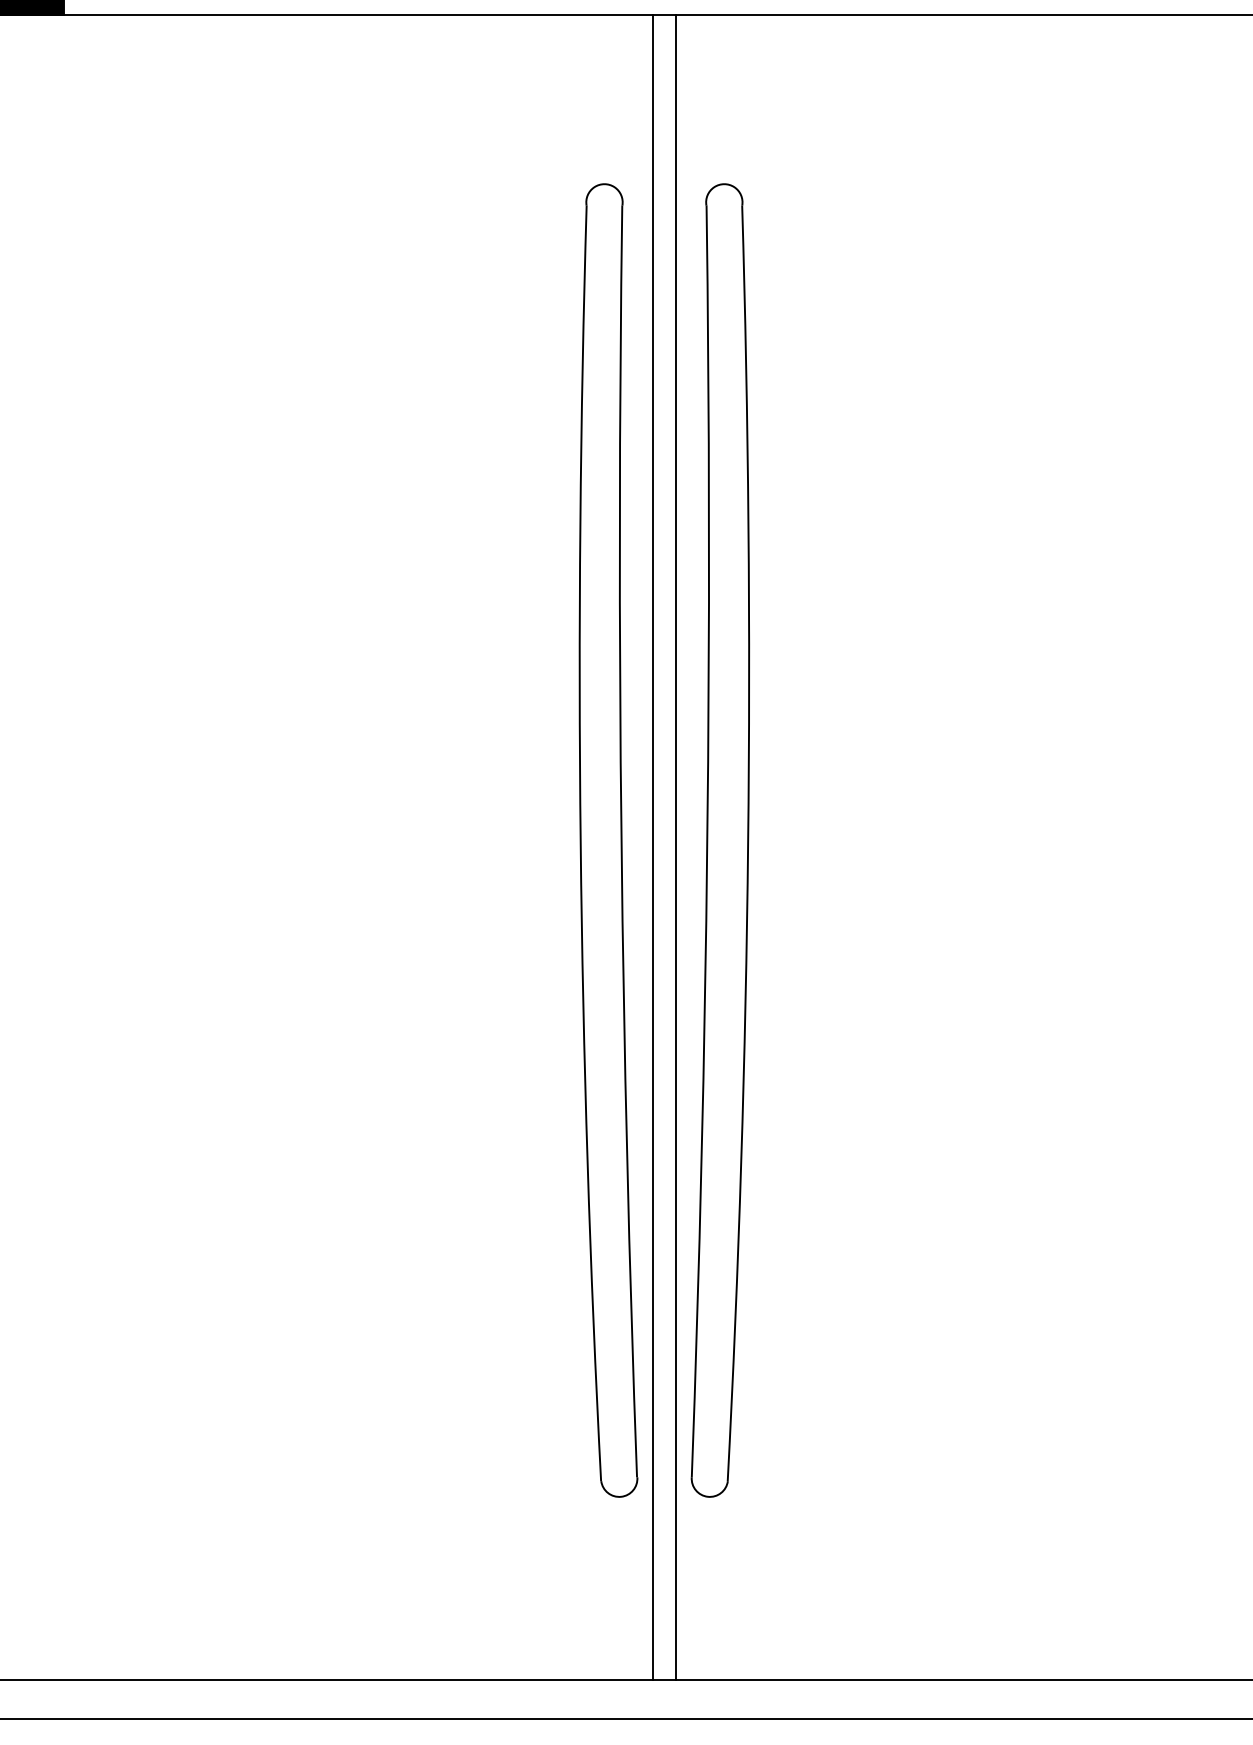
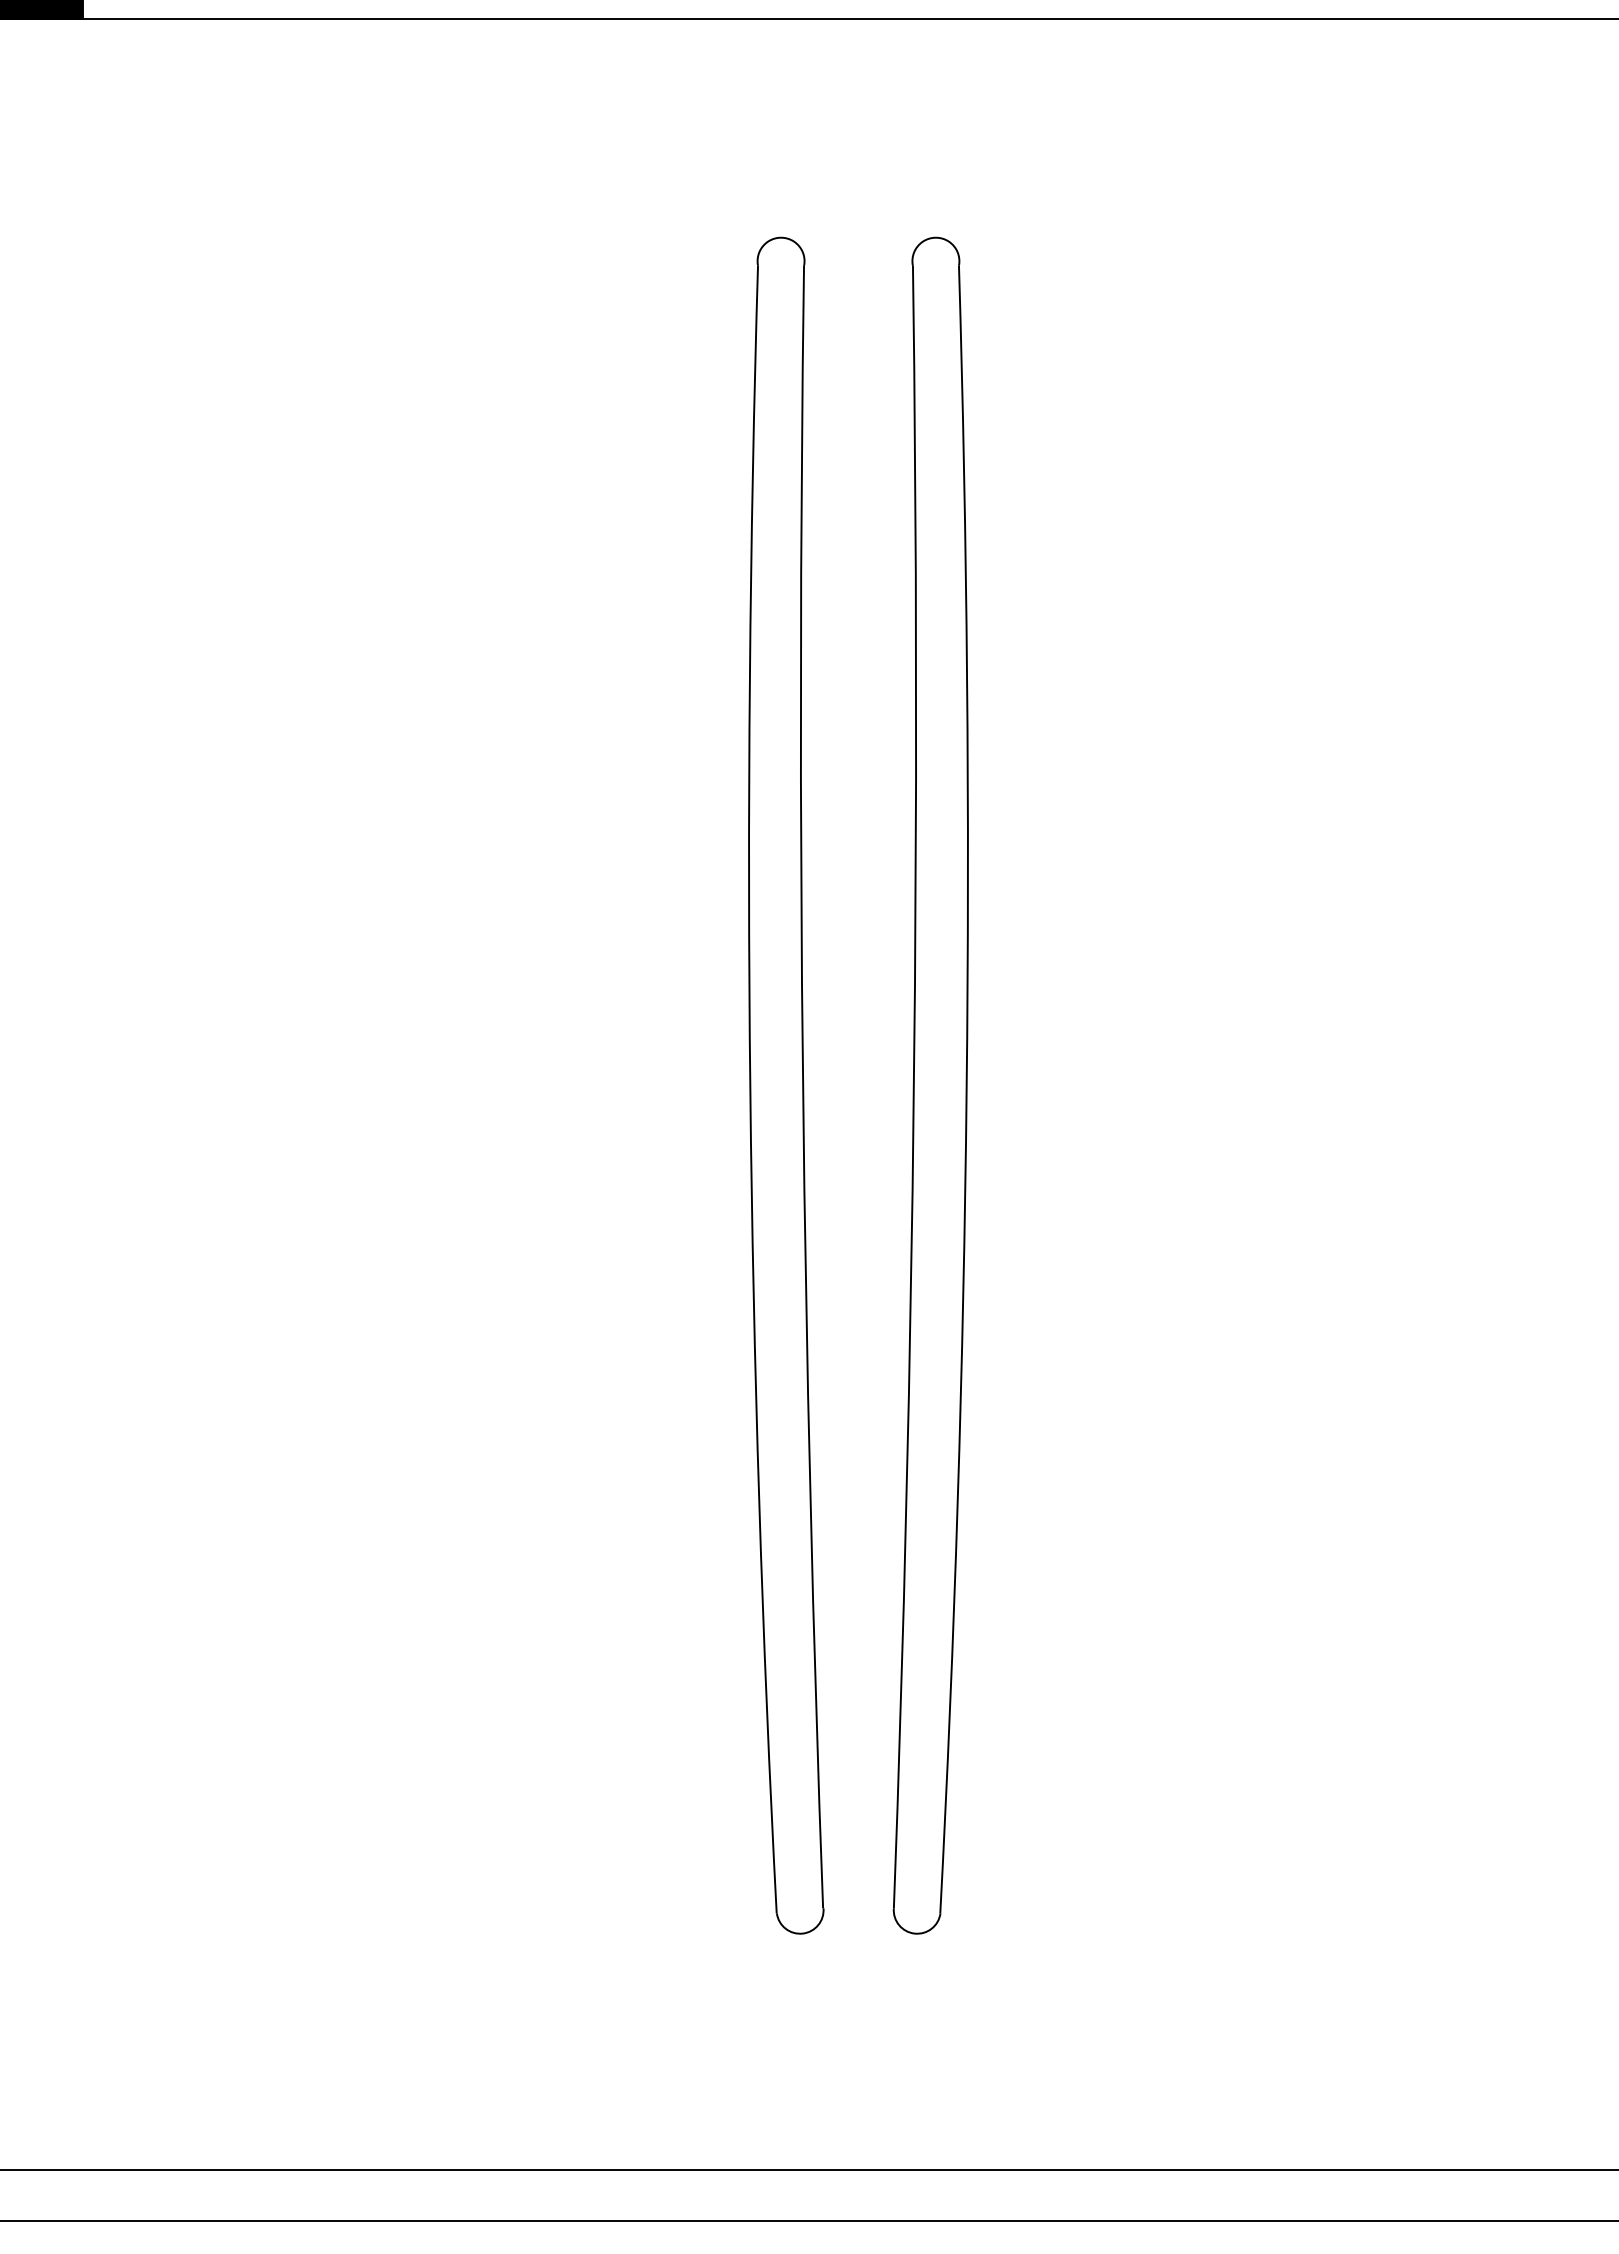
line: (652, 847) -> (843, 1094), removed
line: (676, 847) -> (873, 1094), removed

